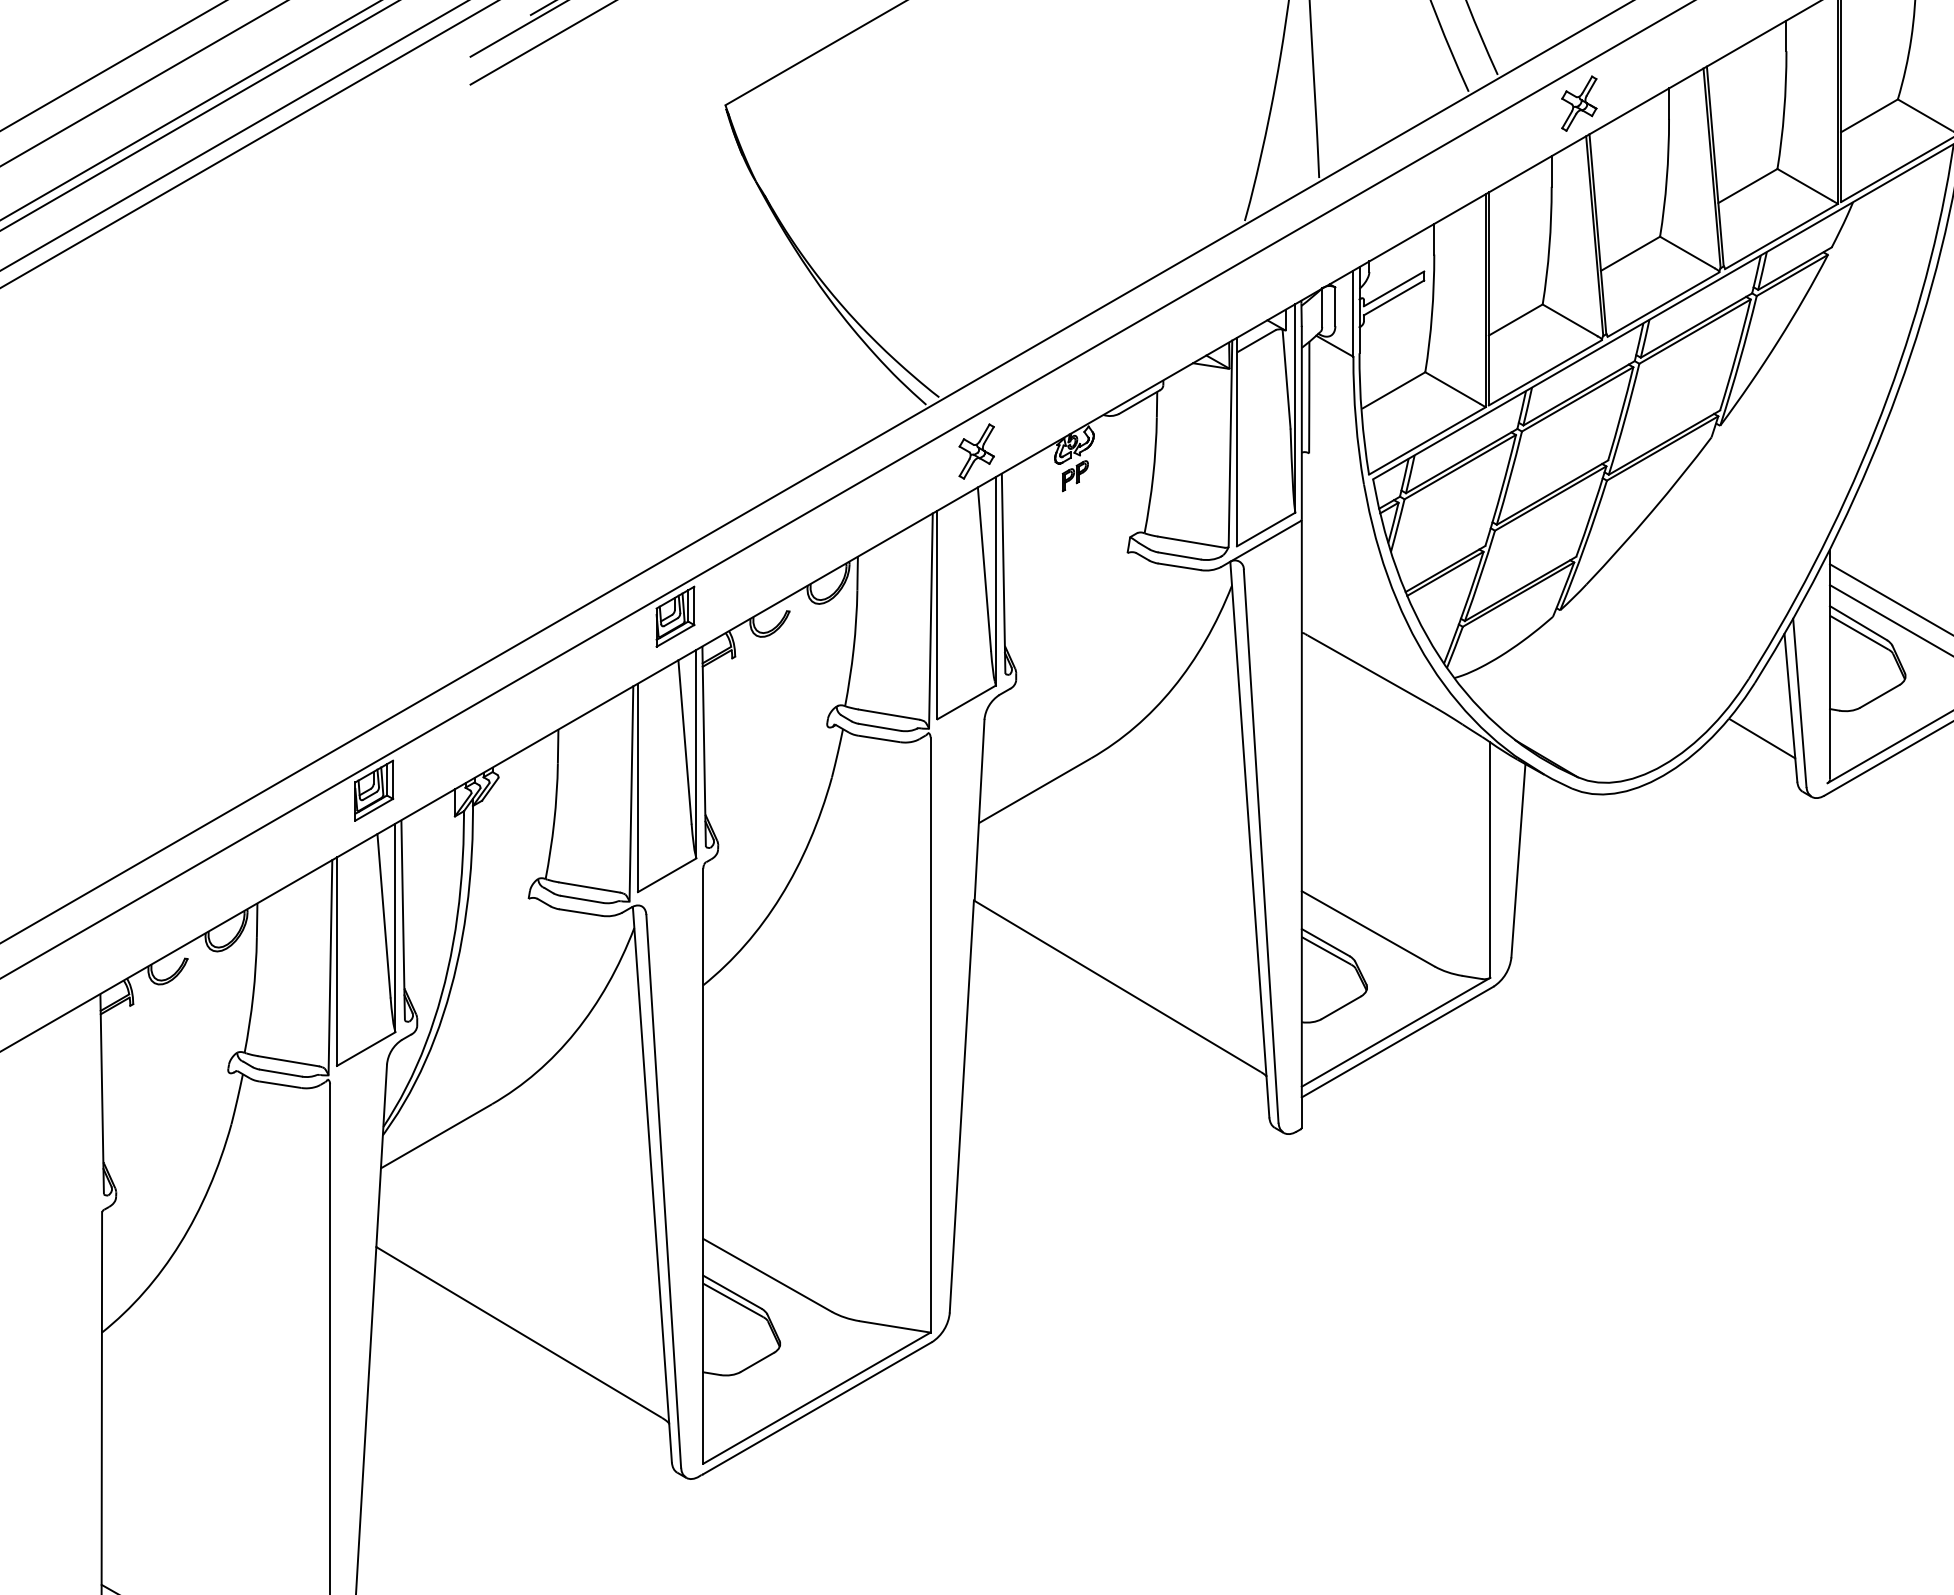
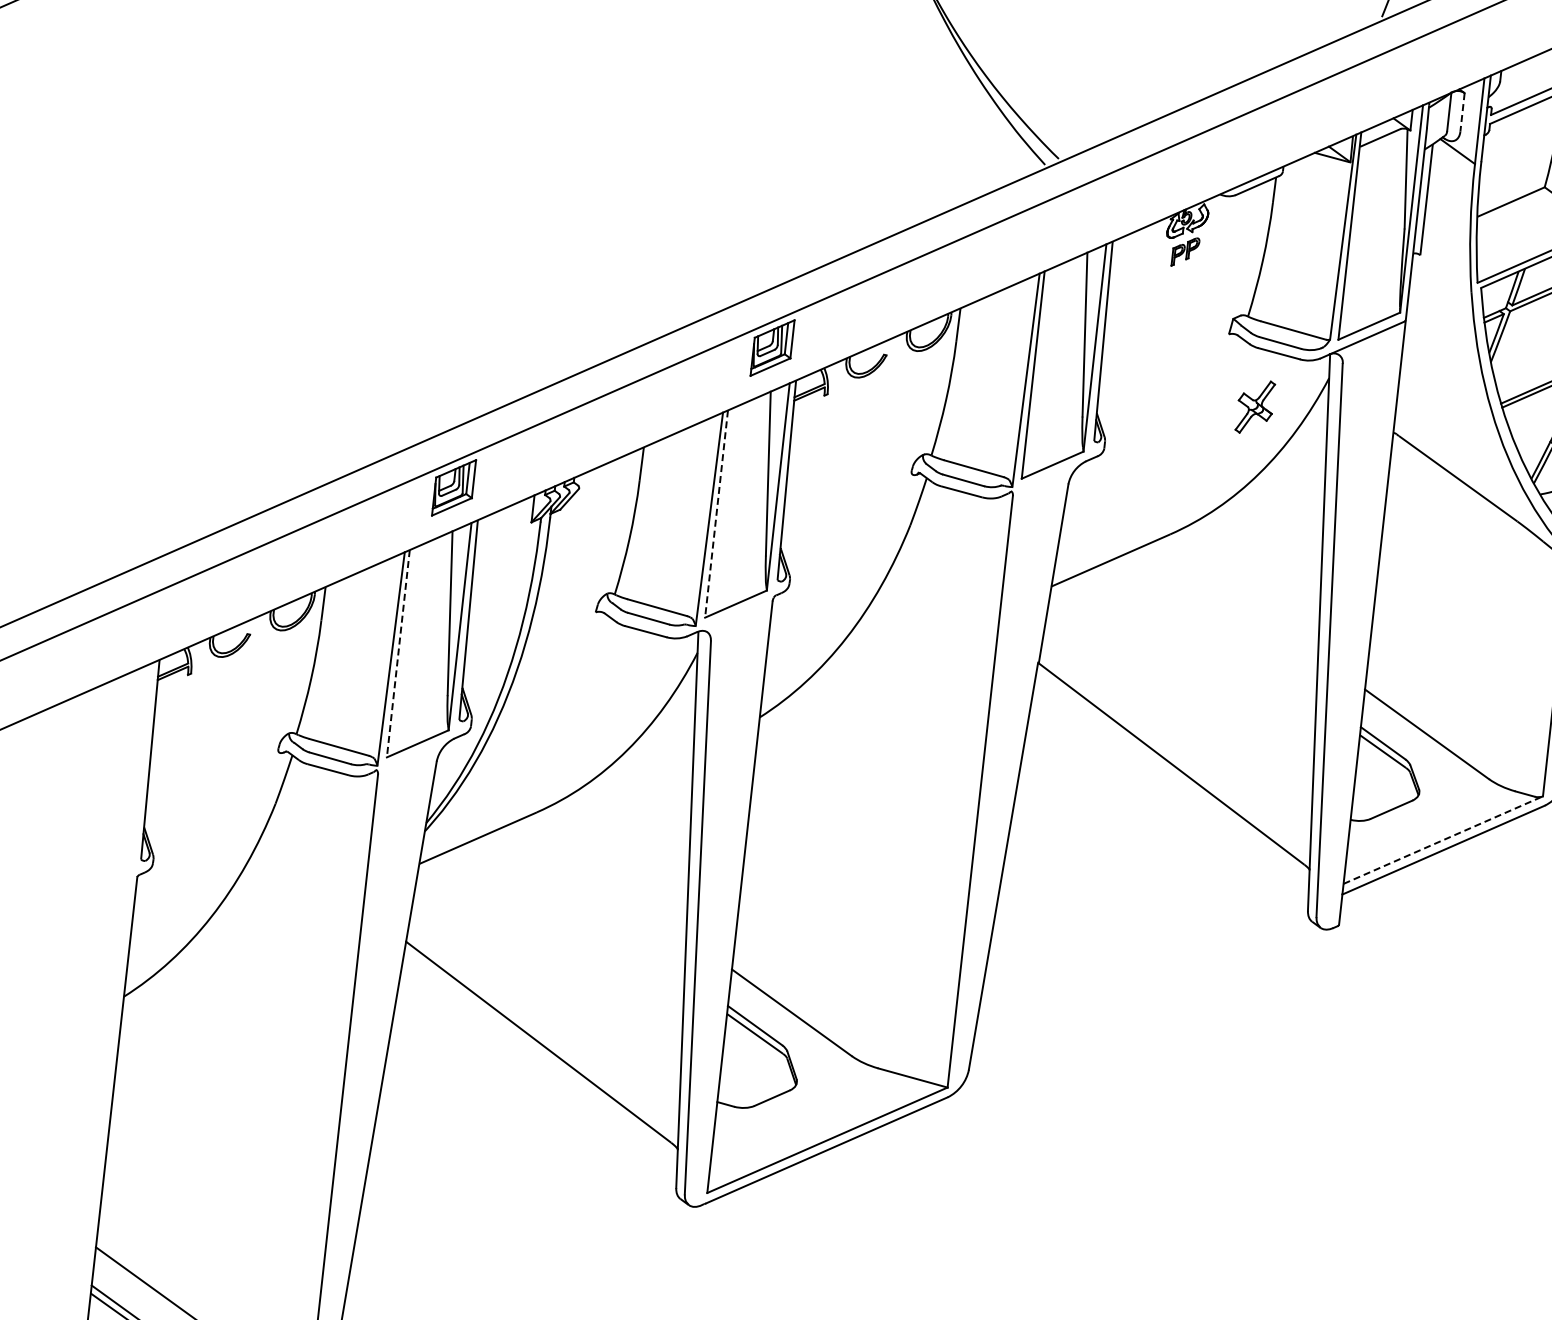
line: (1335, 307) -> (1462, 113), solid -> dashed
part: (976, 451) -> (1255, 407), moved
line: (637, 788) -> (716, 514), solid -> dashed
line: (337, 962) -> (398, 654), solid -> dashed
line: (1396, 1032) -> (1443, 840), solid -> dashed

